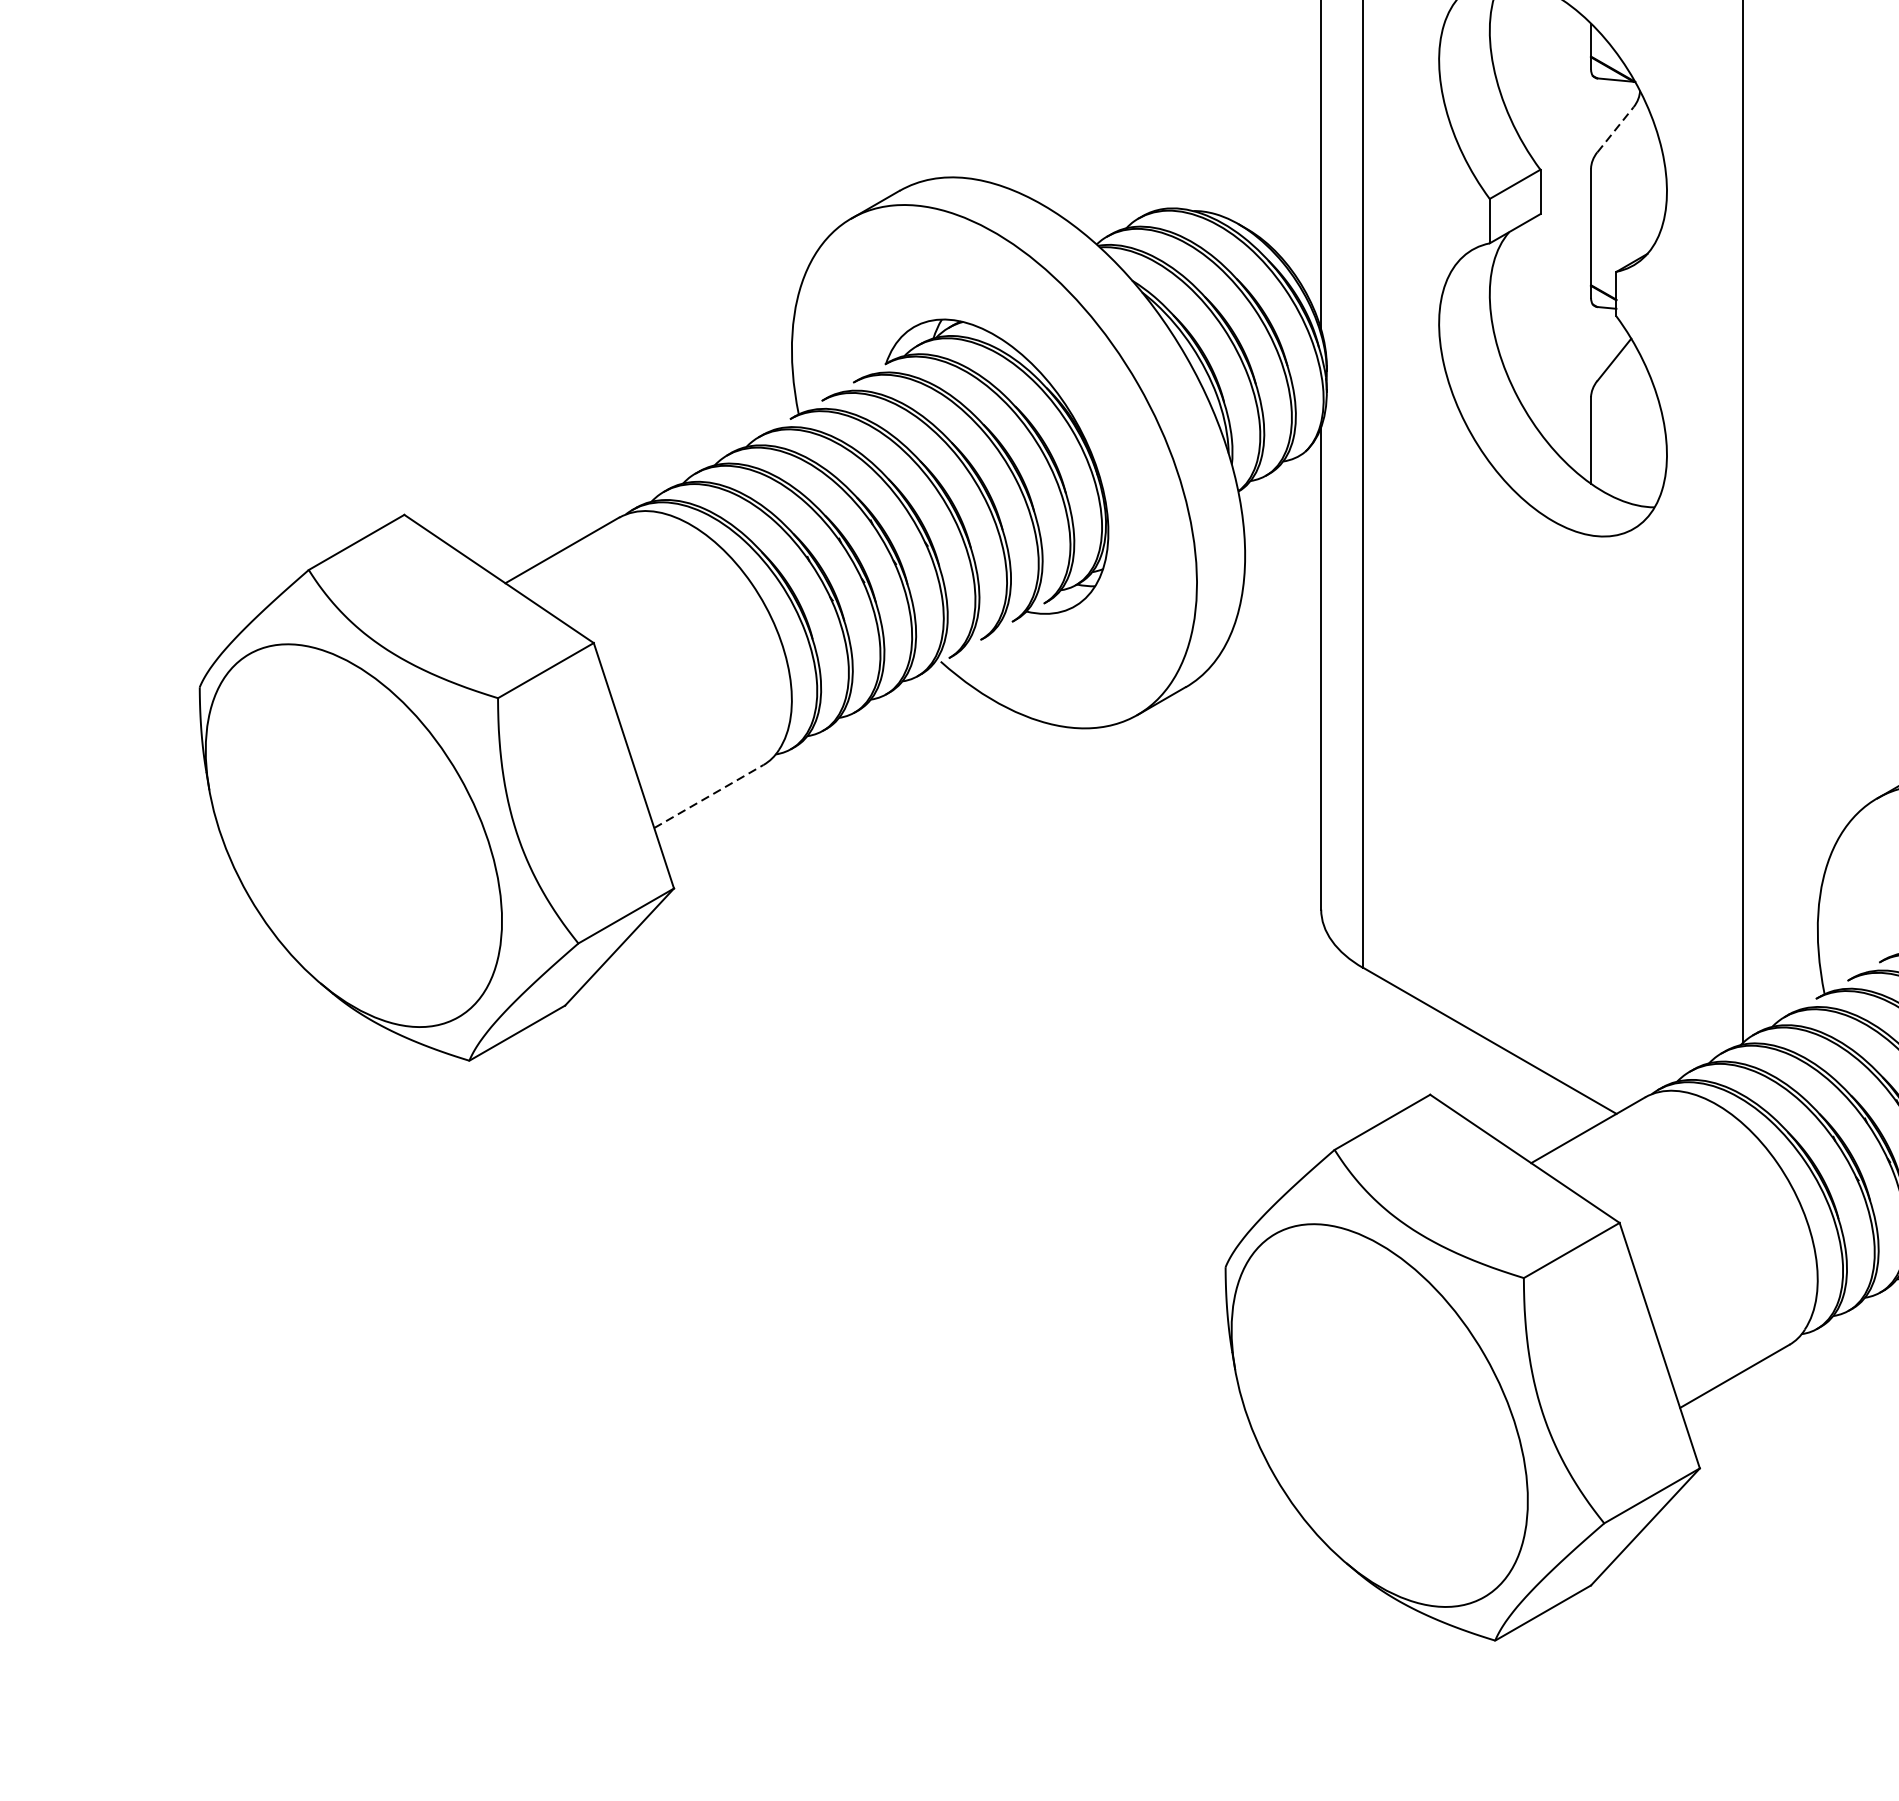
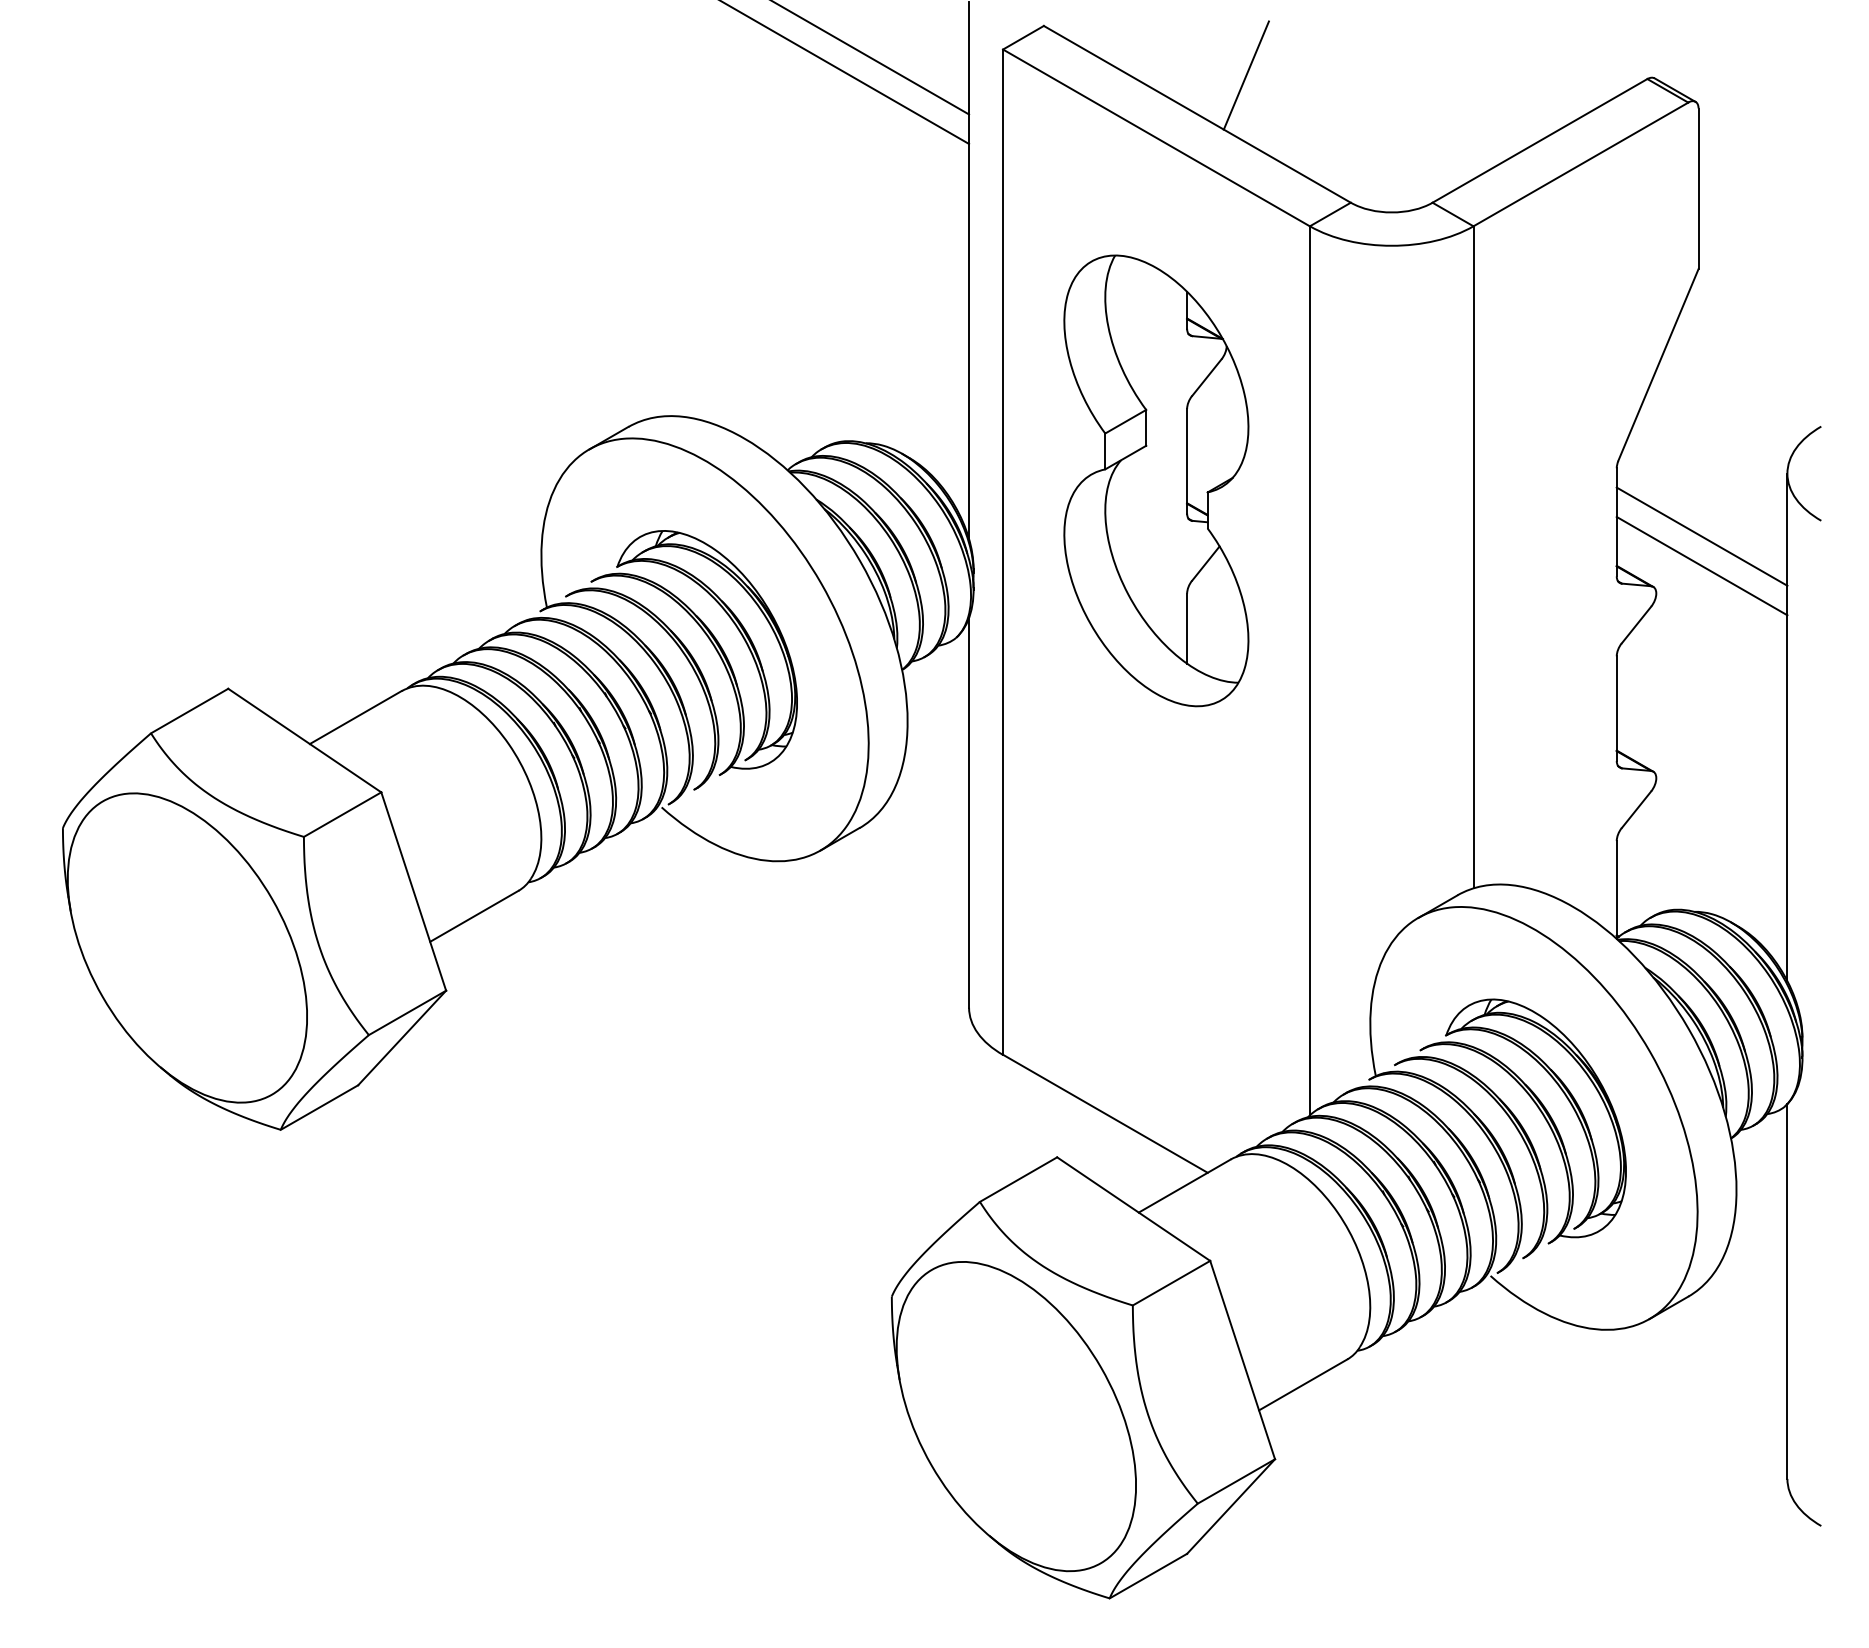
line: (1616, 129) -> (1207, 377), dashed -> solid
line: (709, 796) -> (474, 916), dashed -> solid

